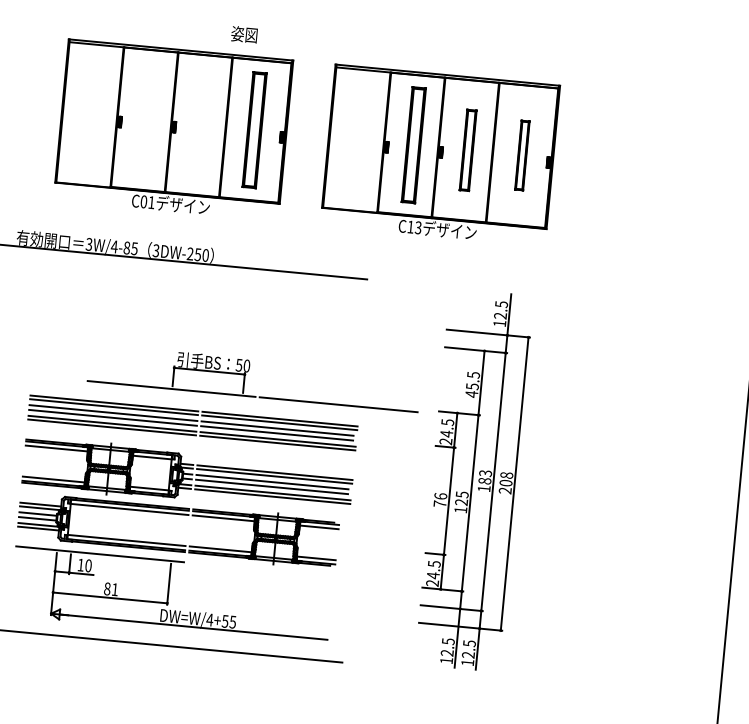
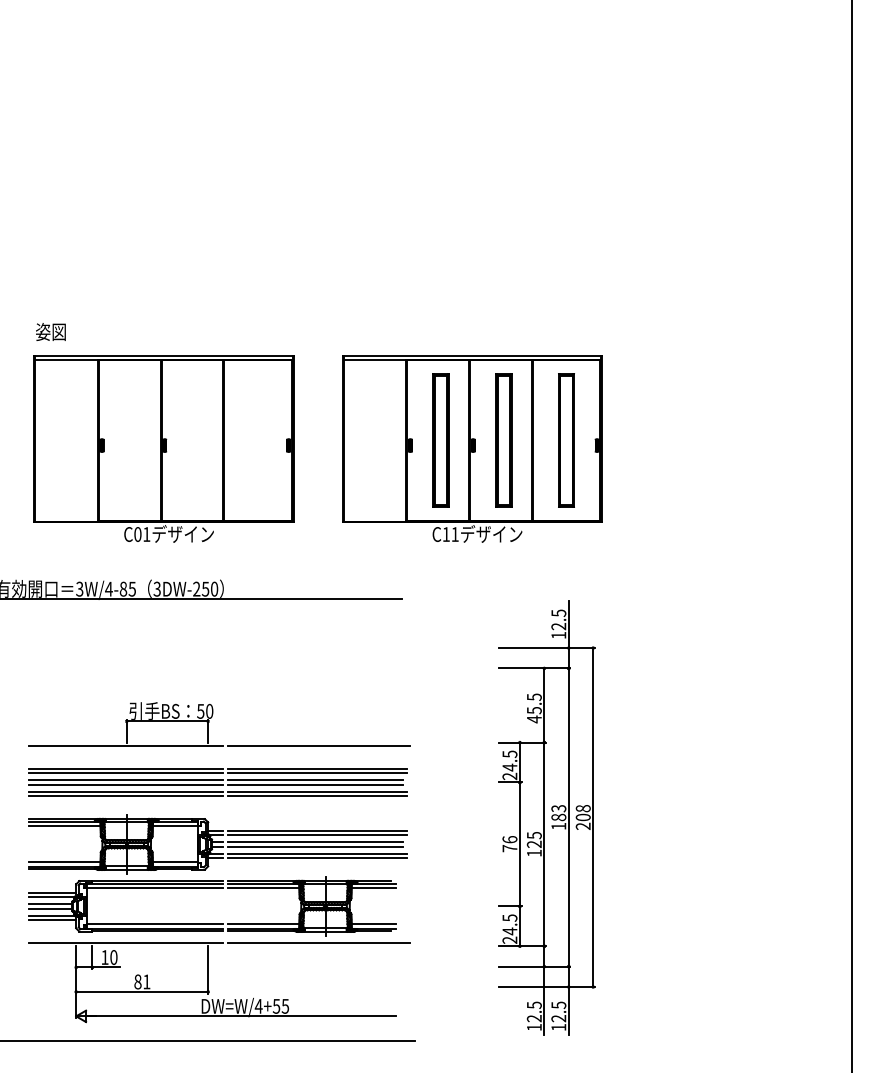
text: (244, 34) -> (50, 331), moved
part: (254, 130) -> (256, 440), removed
part: (467, 150) -> (503, 440), size x1.43
part: (522, 155) -> (566, 440), size x1.67
text: (417, 227) -> (454, 534), C13 -> C11
part: (248, 371) -> (212, 717), moved
line: (266, 570) -> (318, 943), added

